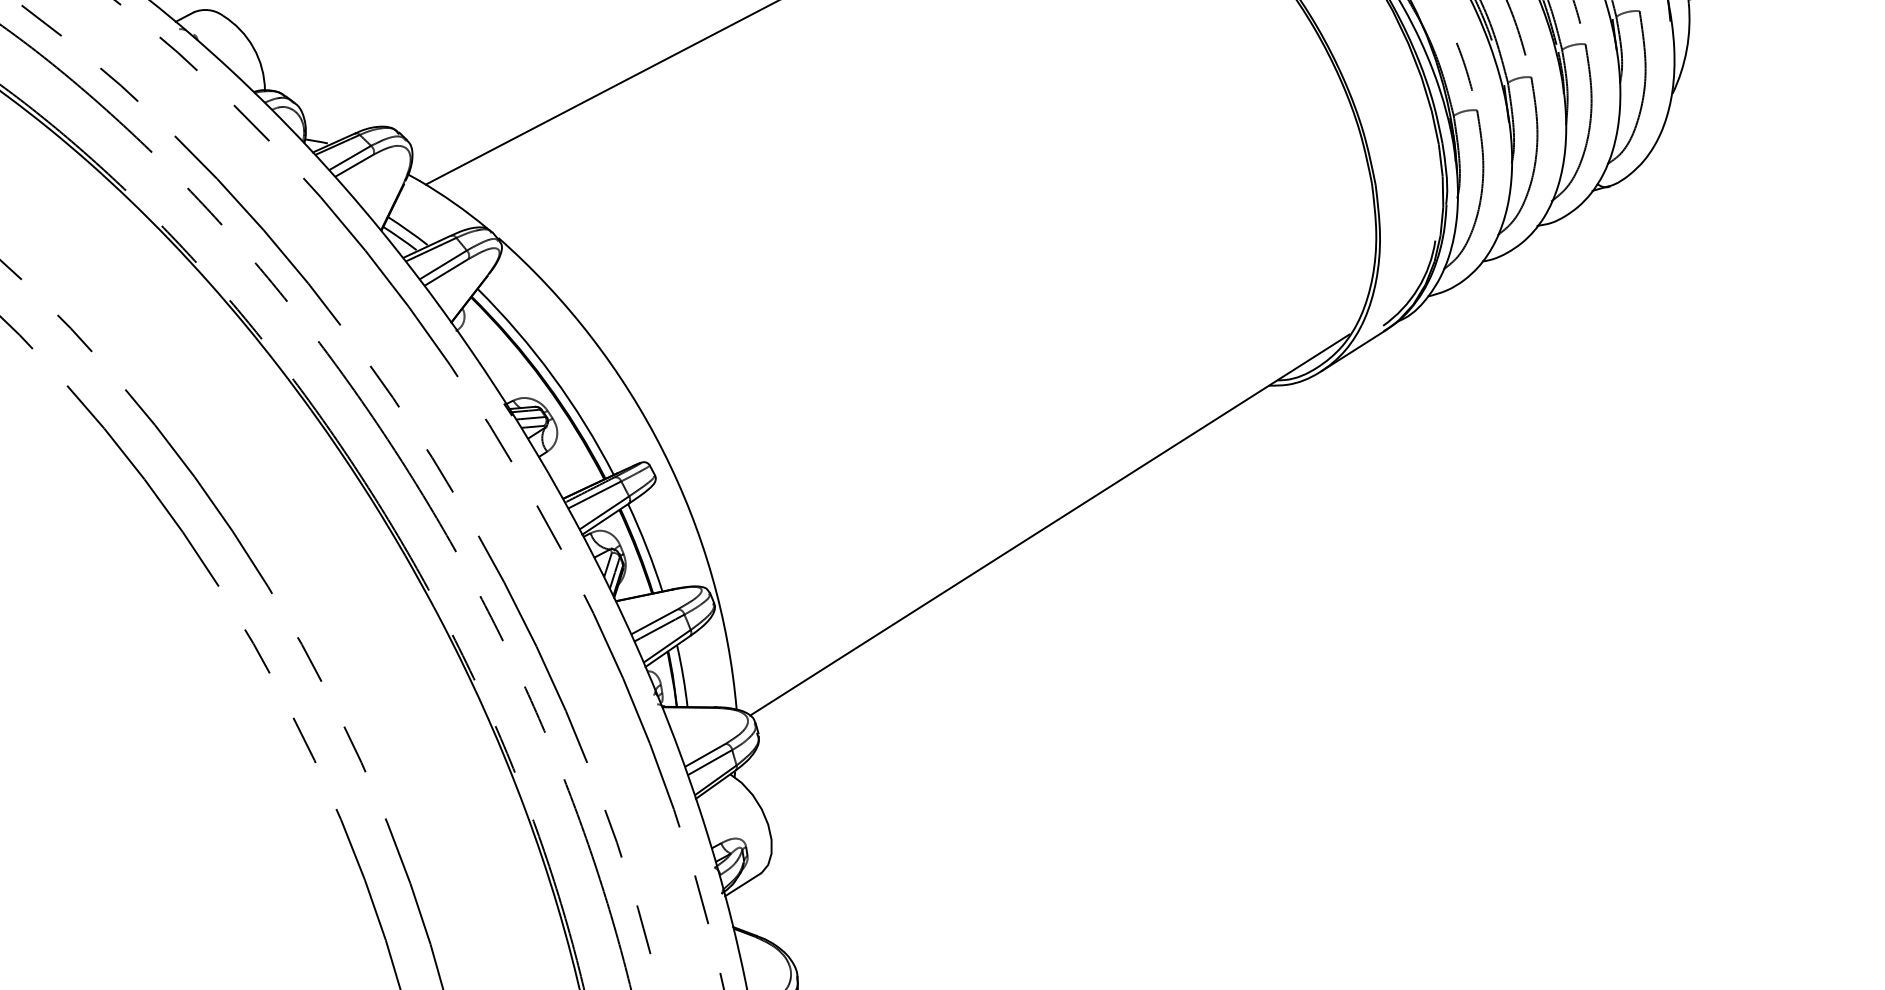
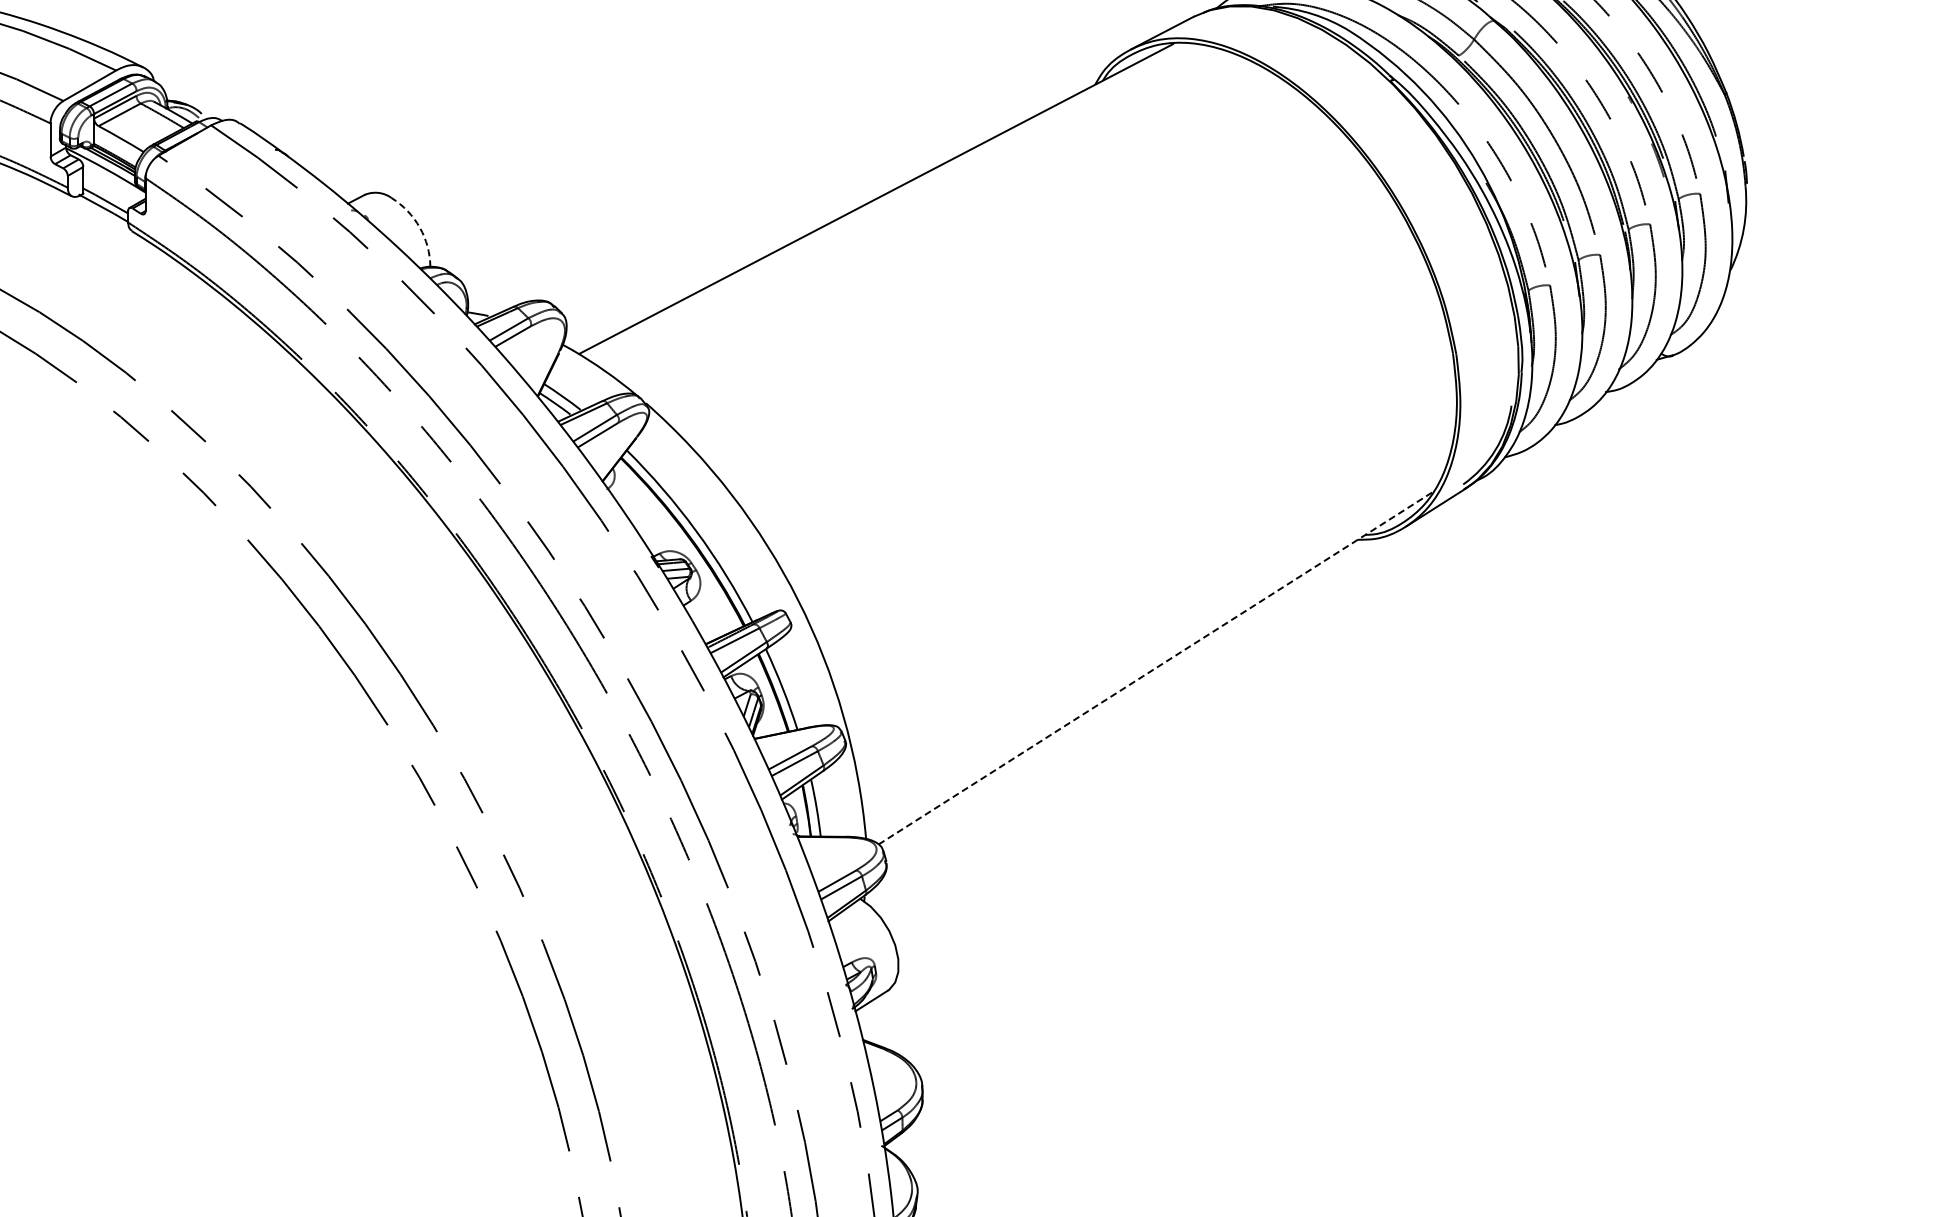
arc: (253, 47) -> (419, 227), solid -> dashed
line: (1049, 525) -> (1155, 668), solid -> dashed

